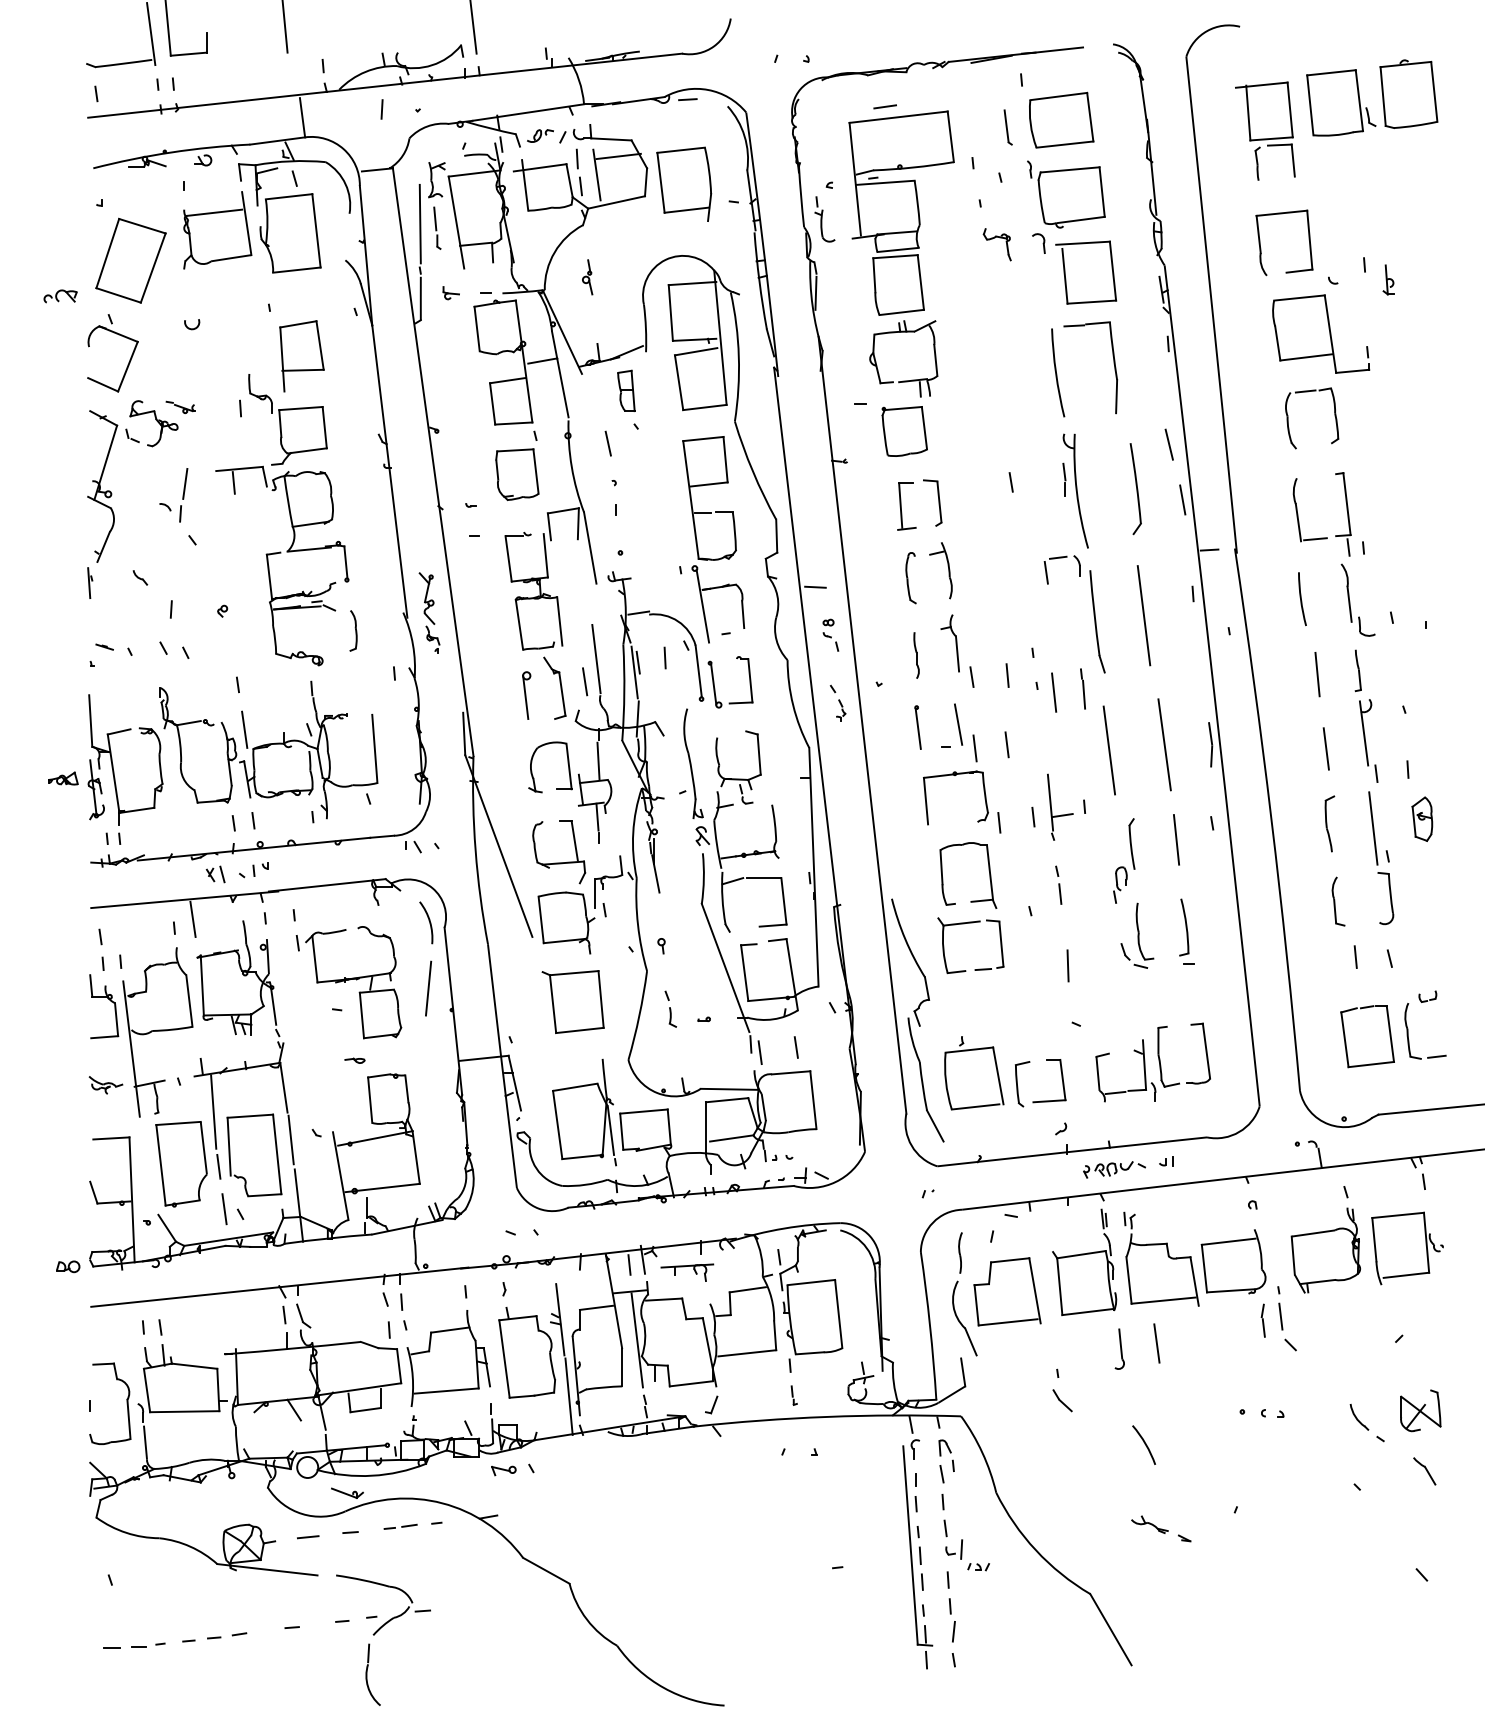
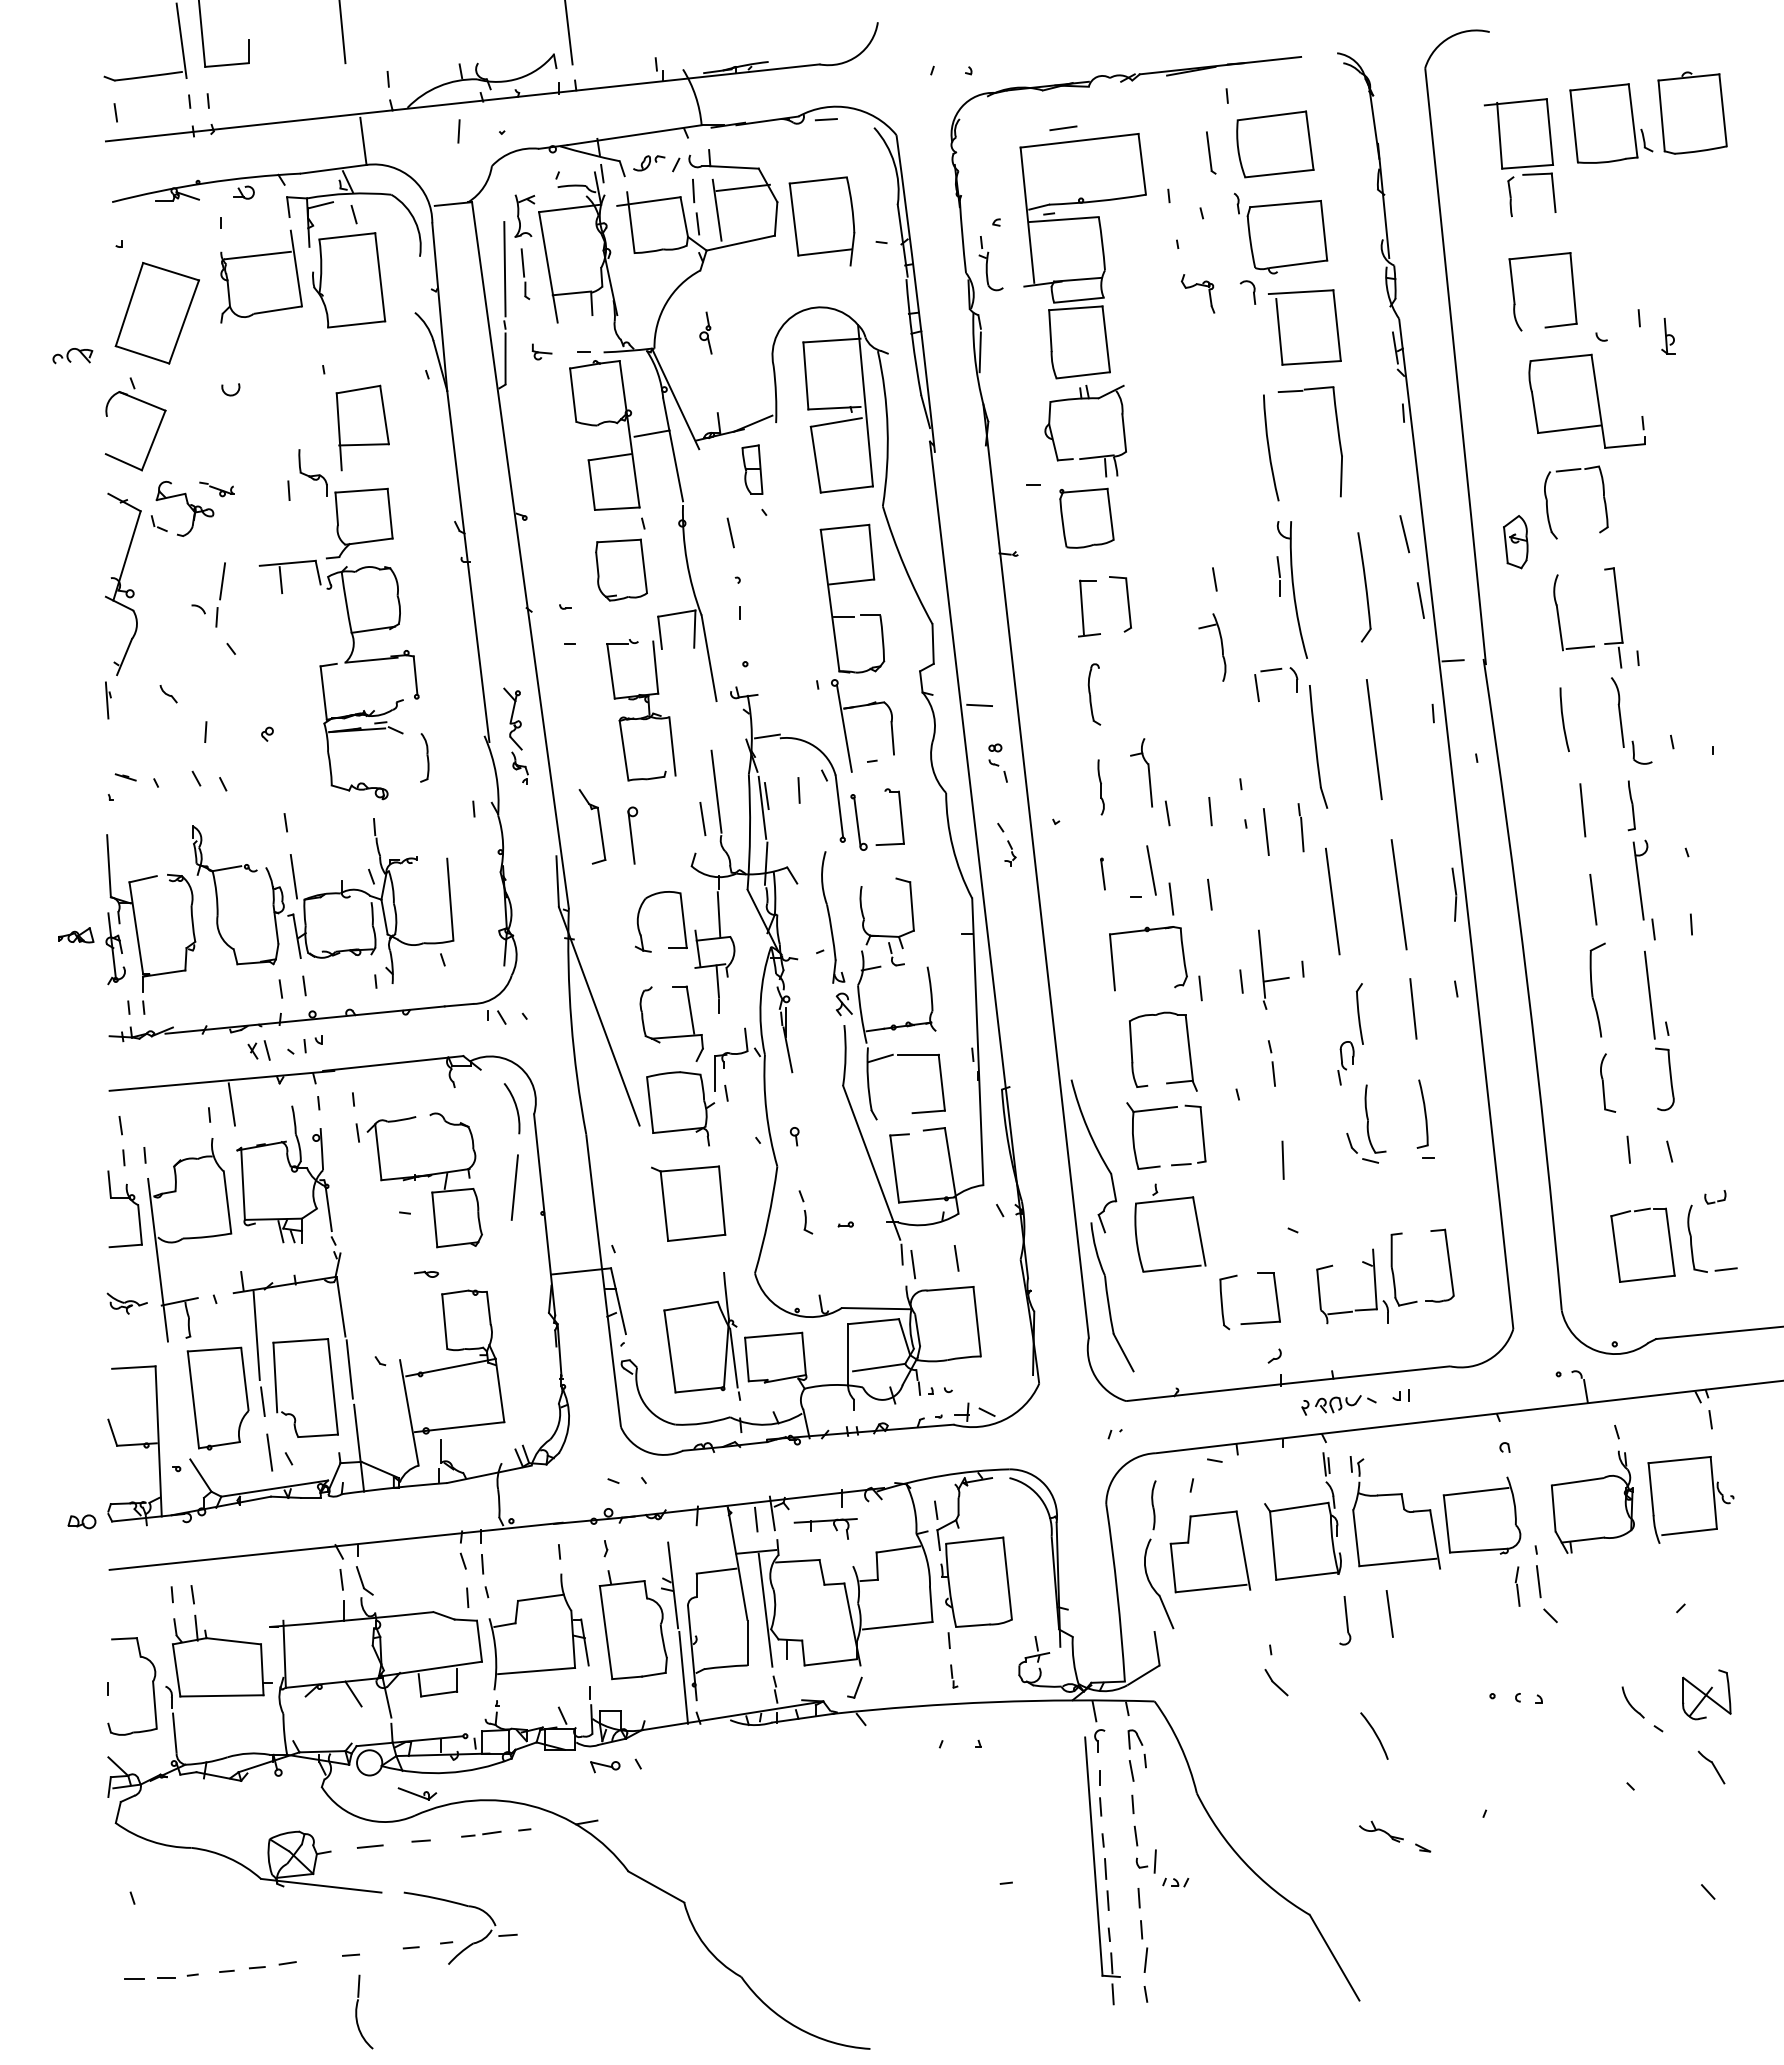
part: (948, 570) -> (1221, 647), moved
part: (560, 688) -> (599, 826), moved
part: (917, 727) -> (1102, 873), size x0.6
part: (1422, 819) -> (1515, 542), moved
part: (1329, 823) -> (1597, 989), size x1.4
part: (971, 1050) -> (1167, 1201), moved
part: (367, 1674) -> (357, 2011), moved

